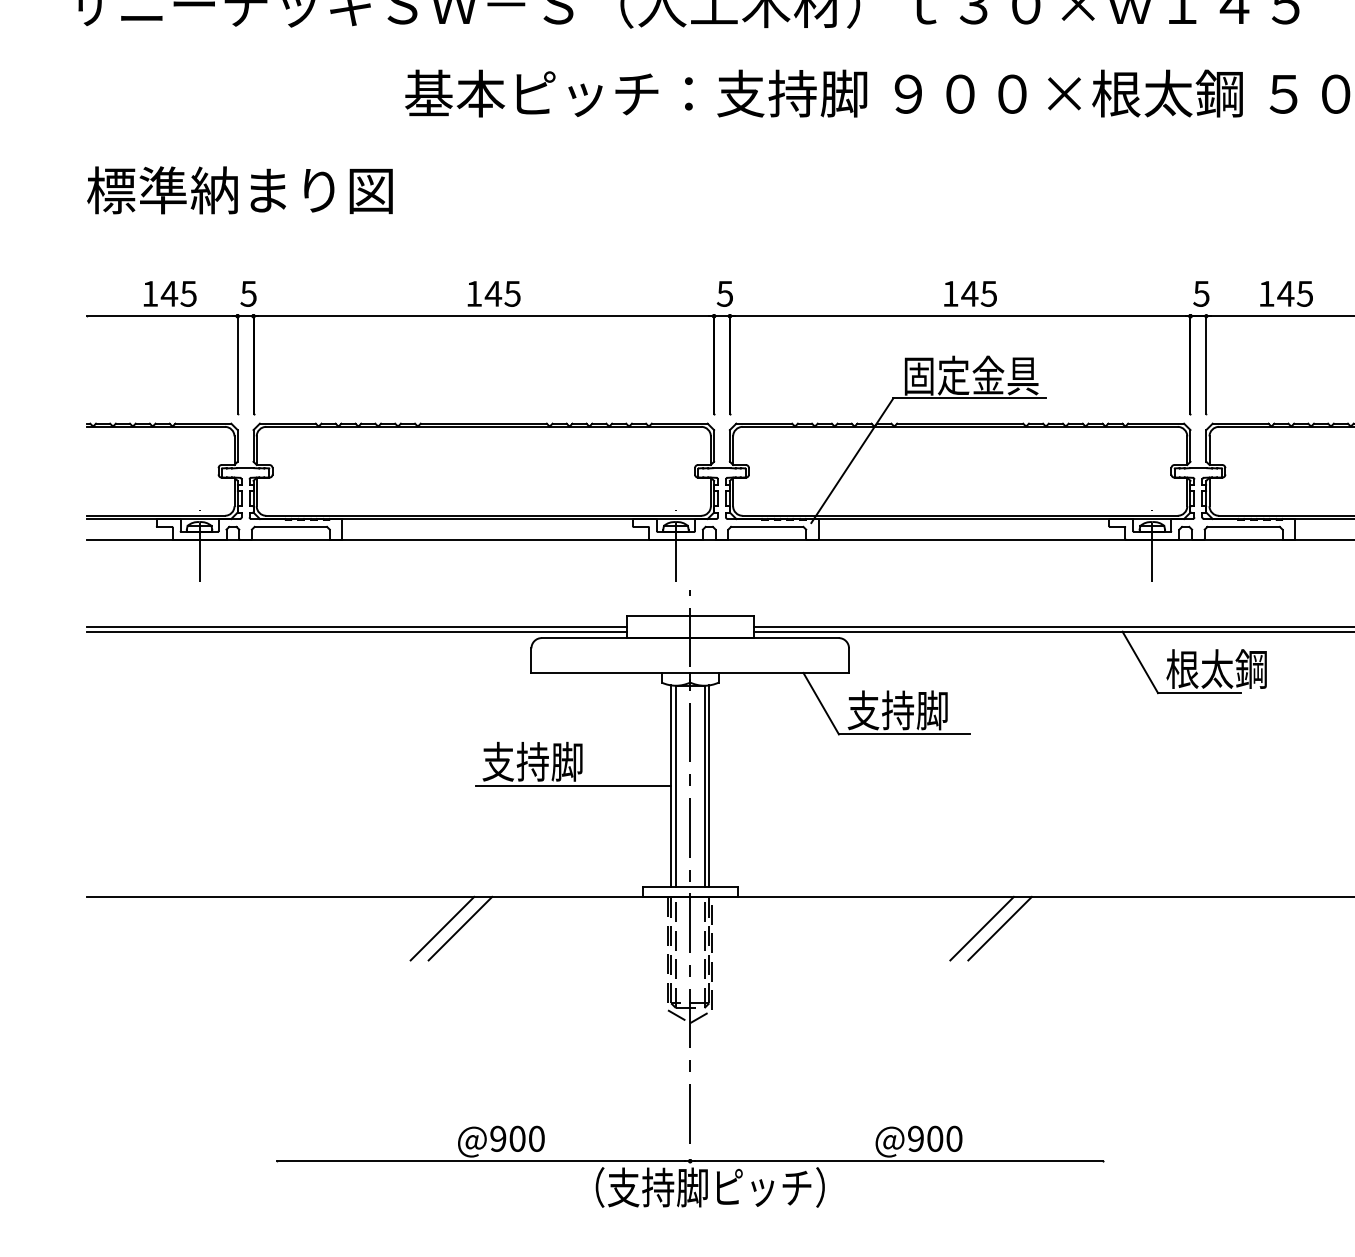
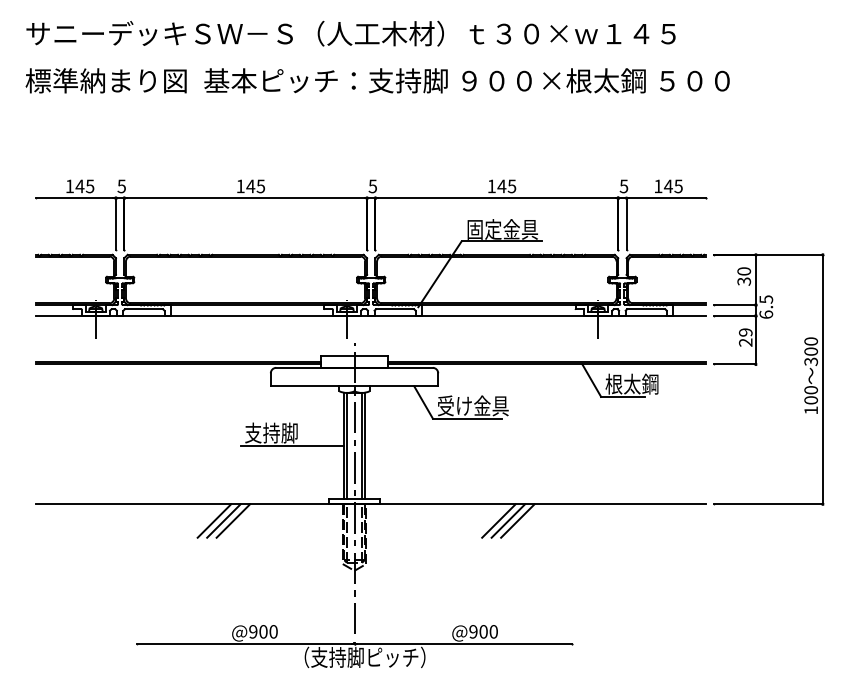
text: (238, 189) -> (105, 80), moved
text: (914, 709) -> (472, 405), 支持脚 -> 受け金具
line: (424, 927) -> (214, 520), added
line: (963, 927) -> (498, 520), added

